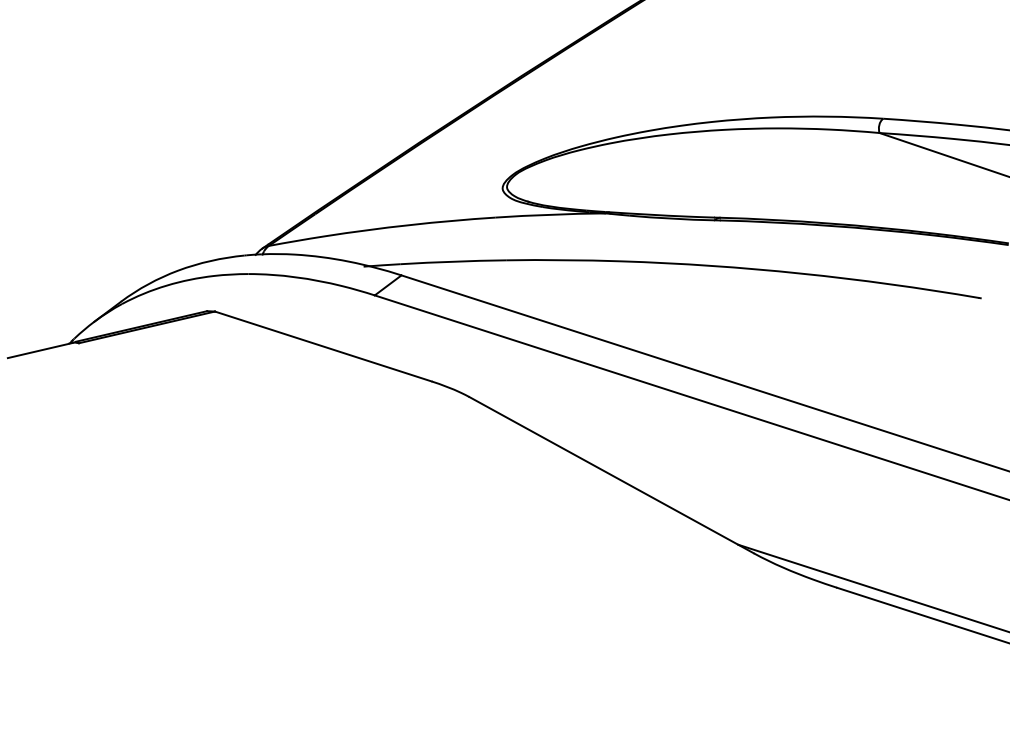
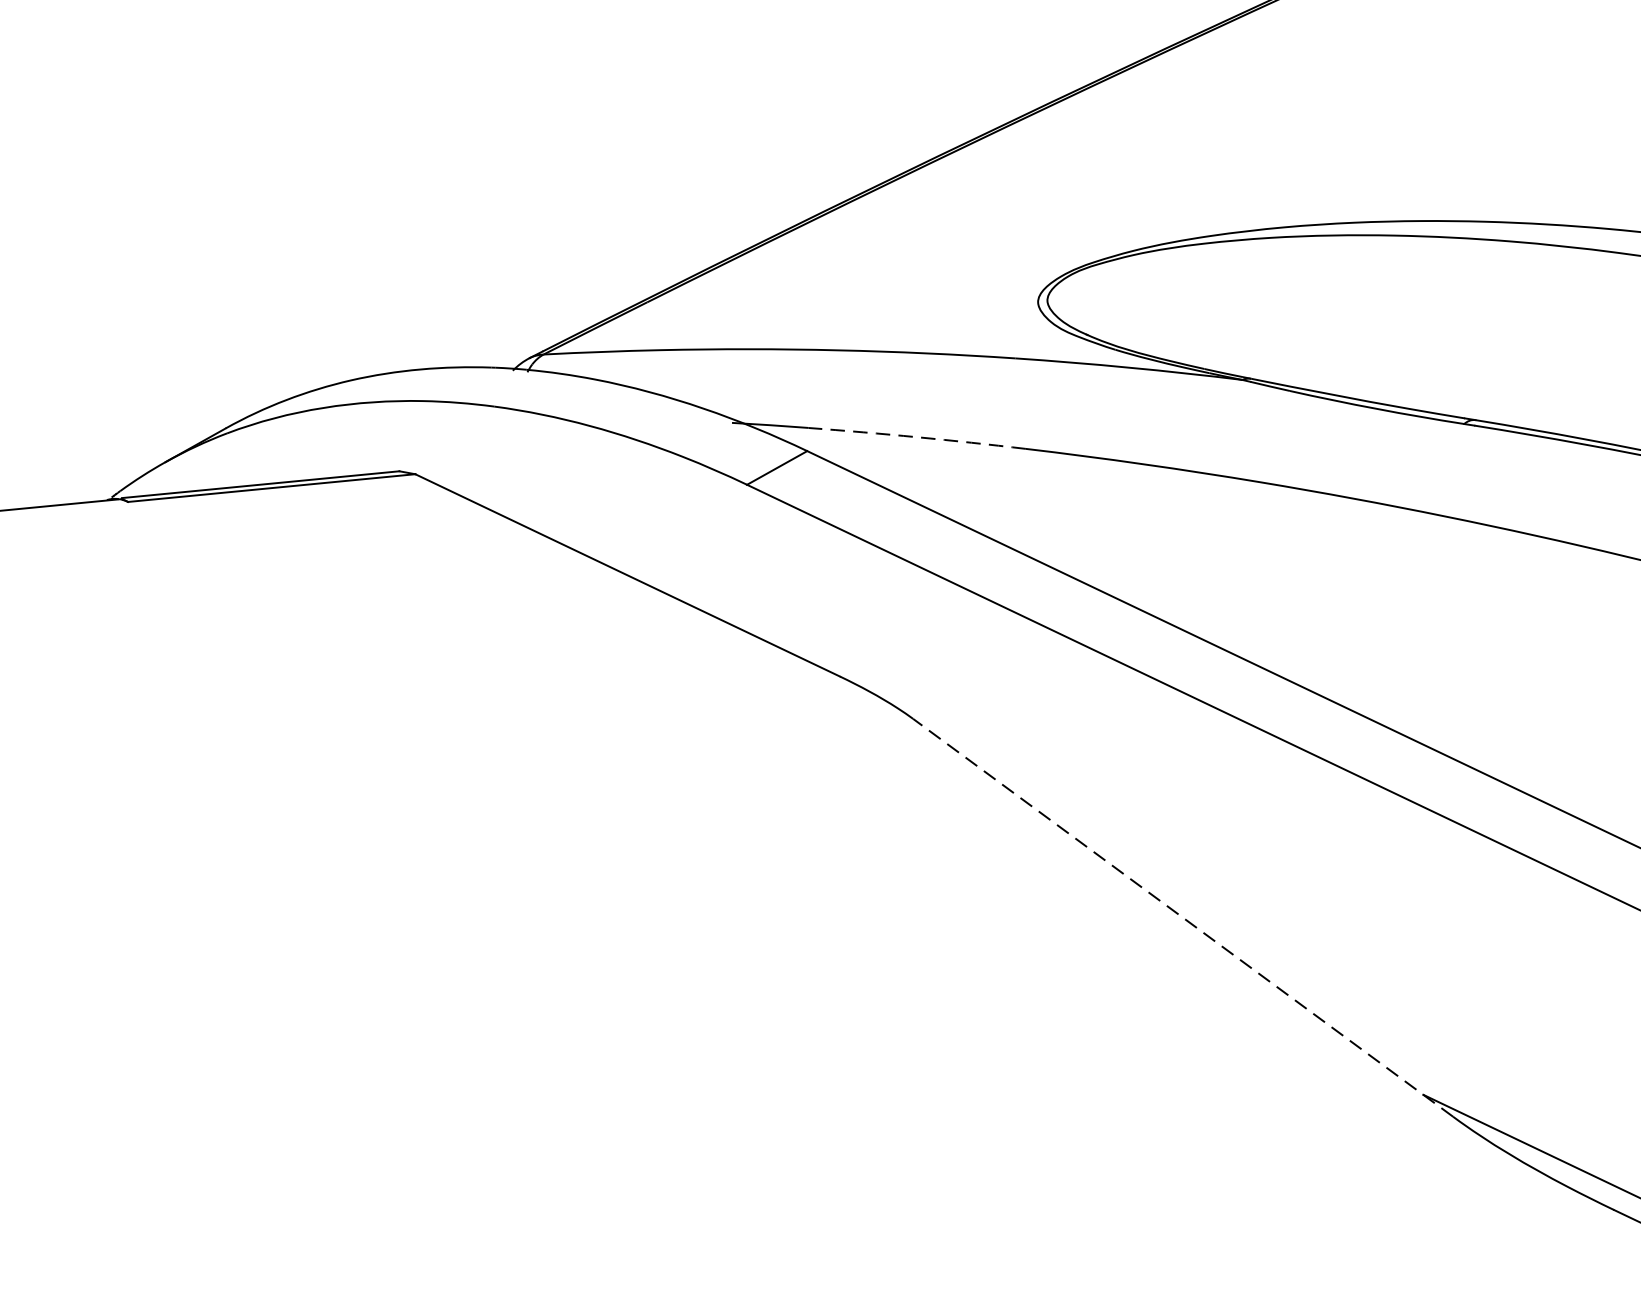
arc: (453, 261) -> (917, 436), solid -> dashed
line: (611, 474) -> (1182, 916), solid -> dashed

